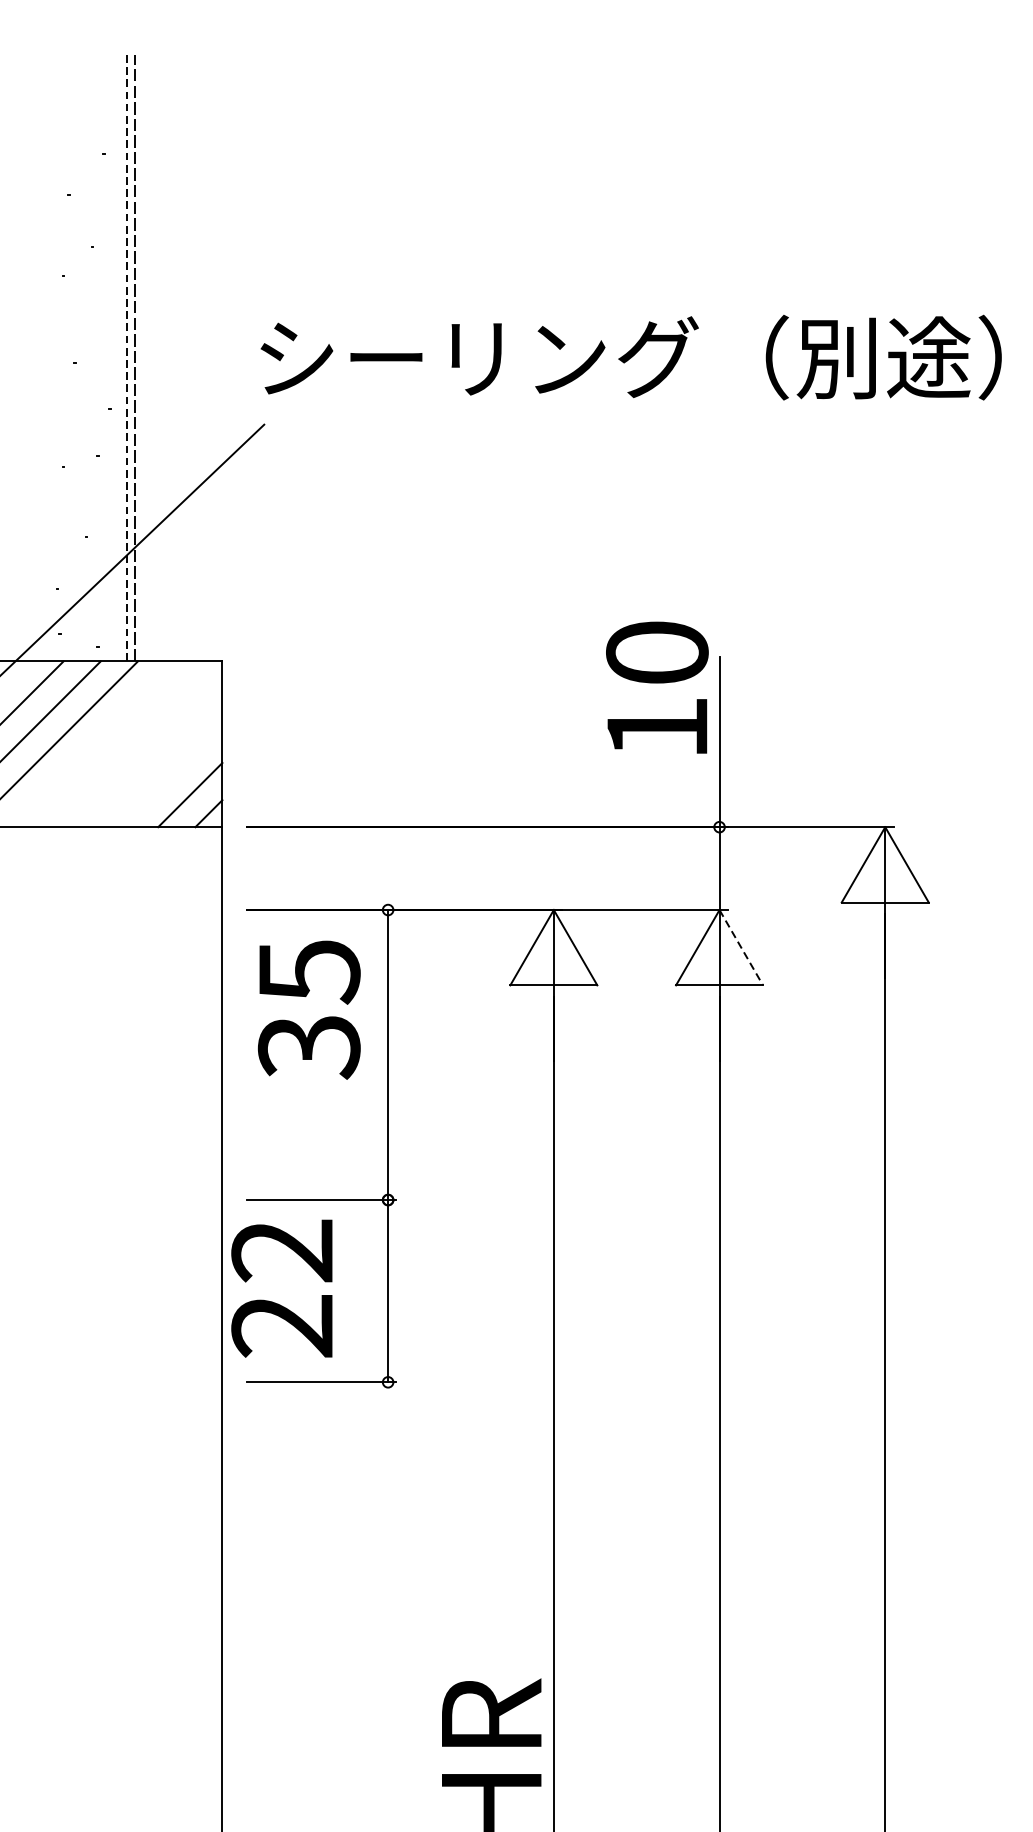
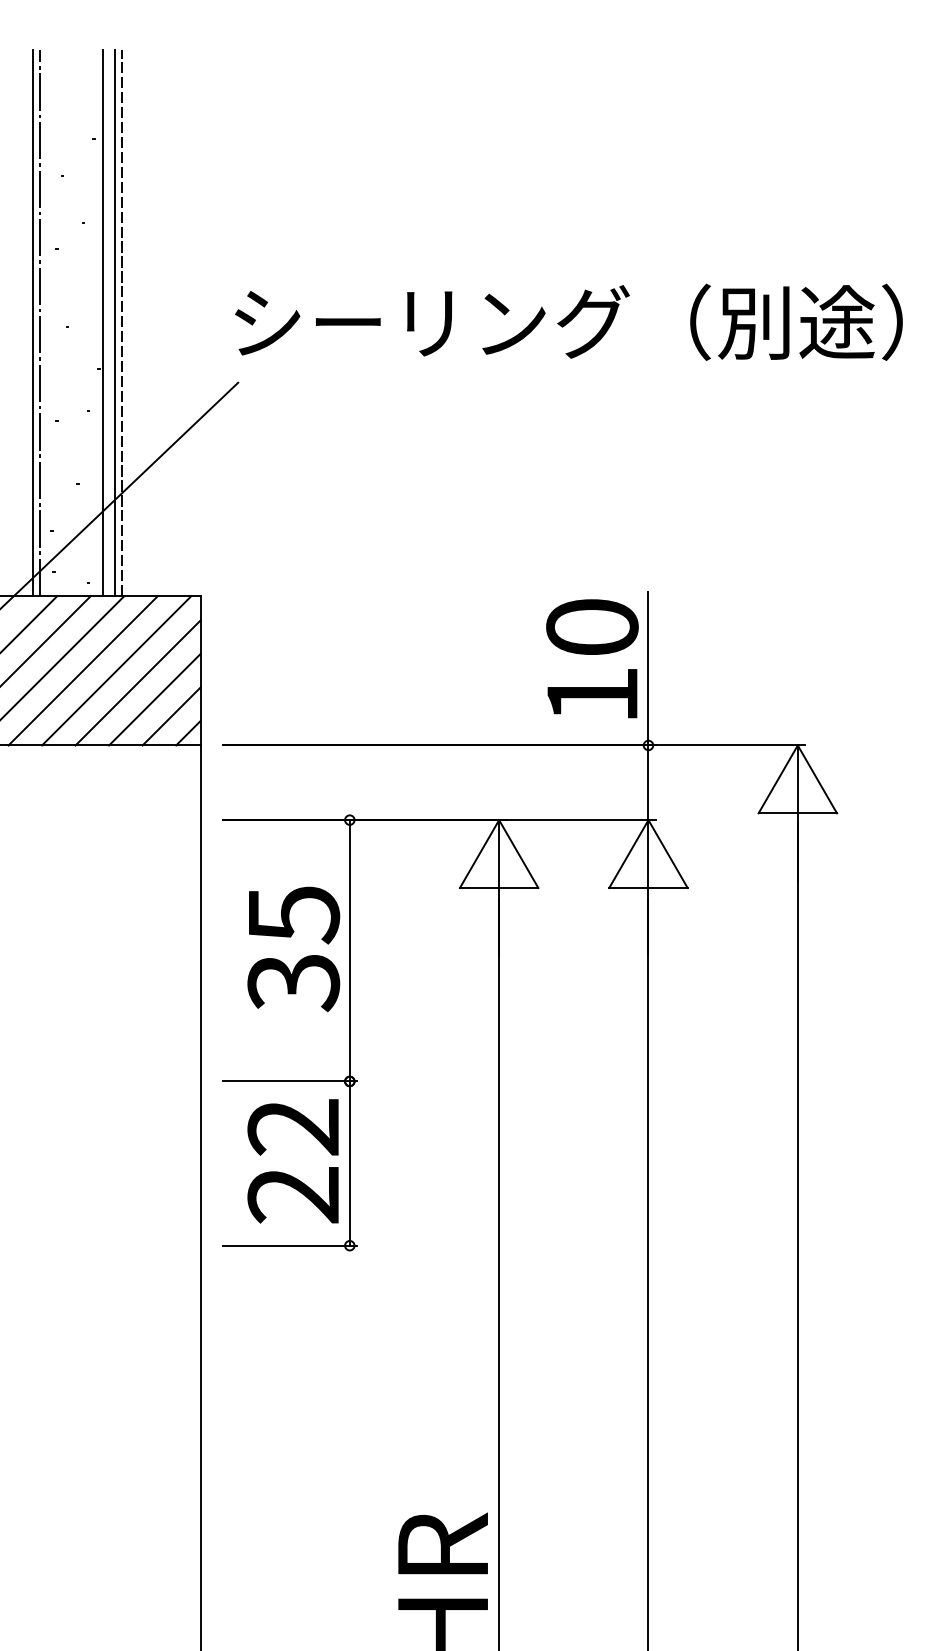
line: (35, 357) -> (32, 322), added
line: (43, 357) -> (39, 322), added
line: (114, 357) -> (103, 322), added
line: (126, 358) -> (114, 323), dashed -> solid
text: (657, 687) -> (592, 658), moved
line: (91, 743) -> (82, 670), added
line: (129, 743) -> (116, 670), added
line: (152, 757) -> (137, 682), added
line: (171, 776) -> (154, 699), added
line: (741, 948) -> (668, 854), dashed -> solid
text: (308, 1010) -> (293, 949), moved
text: (281, 1288) -> (292, 1161), moved

